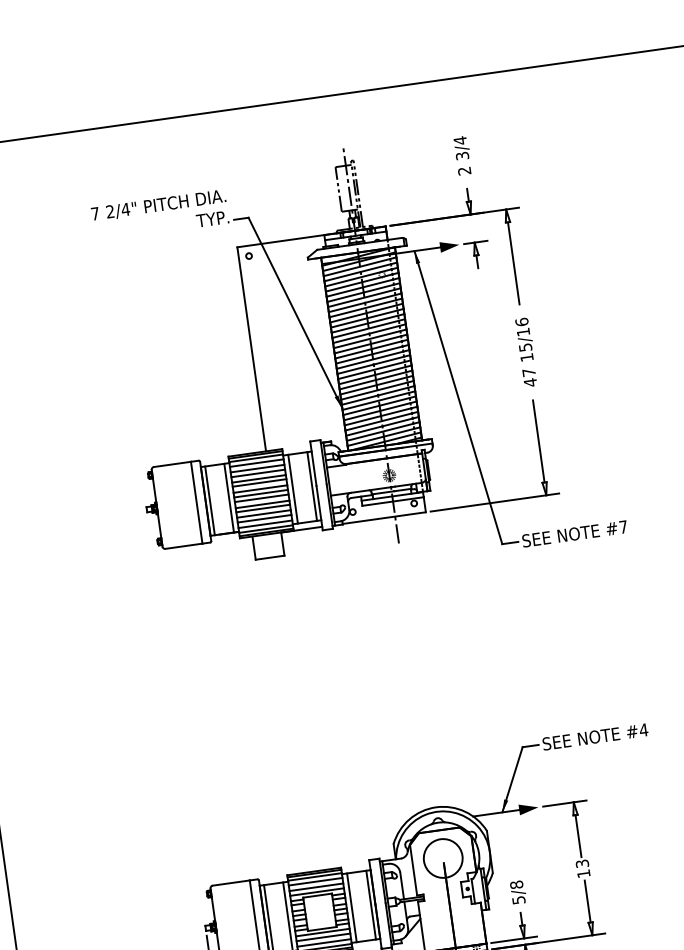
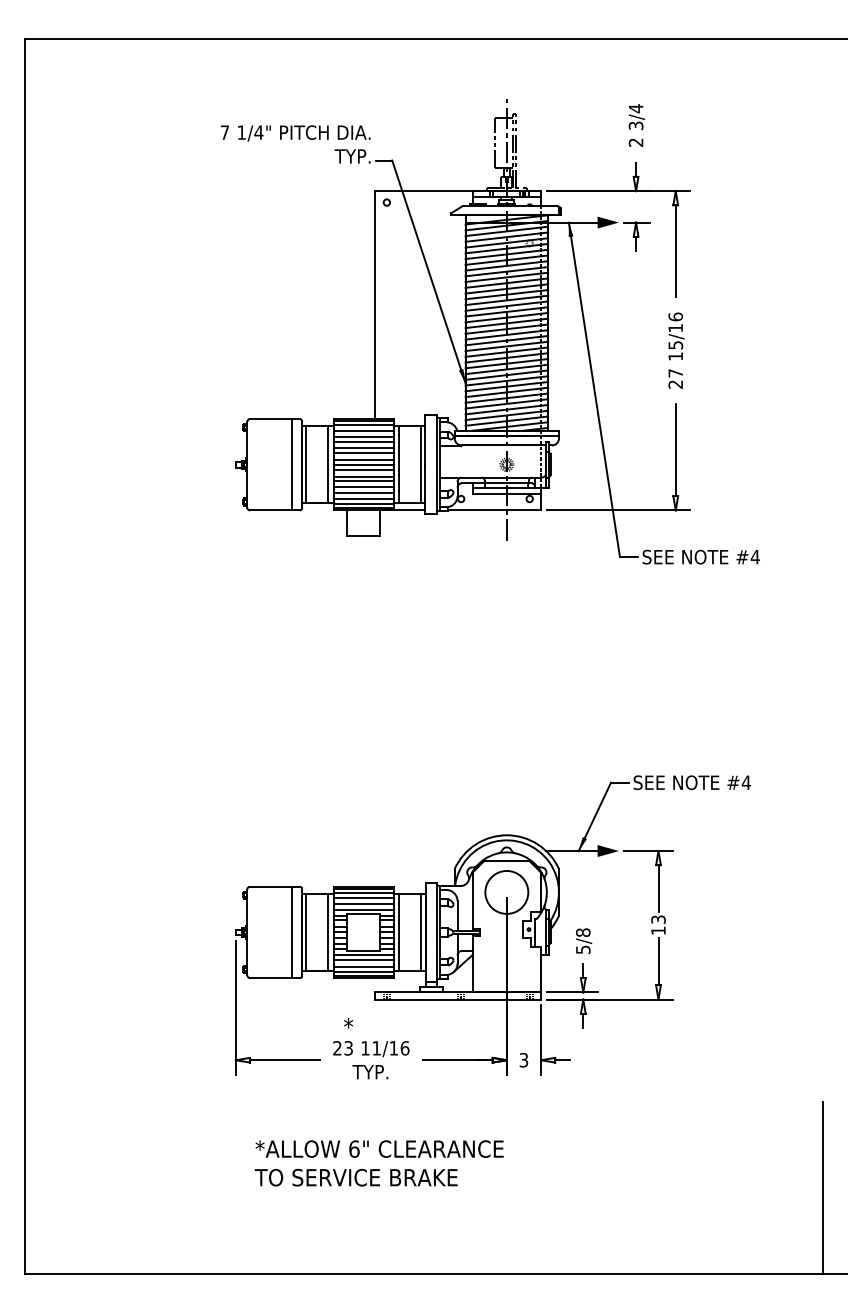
text: (110, 211) -> (241, 132), 2/4" -> 1/4"
text: (530, 382) -> (675, 384), 47 -> 27
text: (622, 527) -> (754, 557), #7 -> #4

